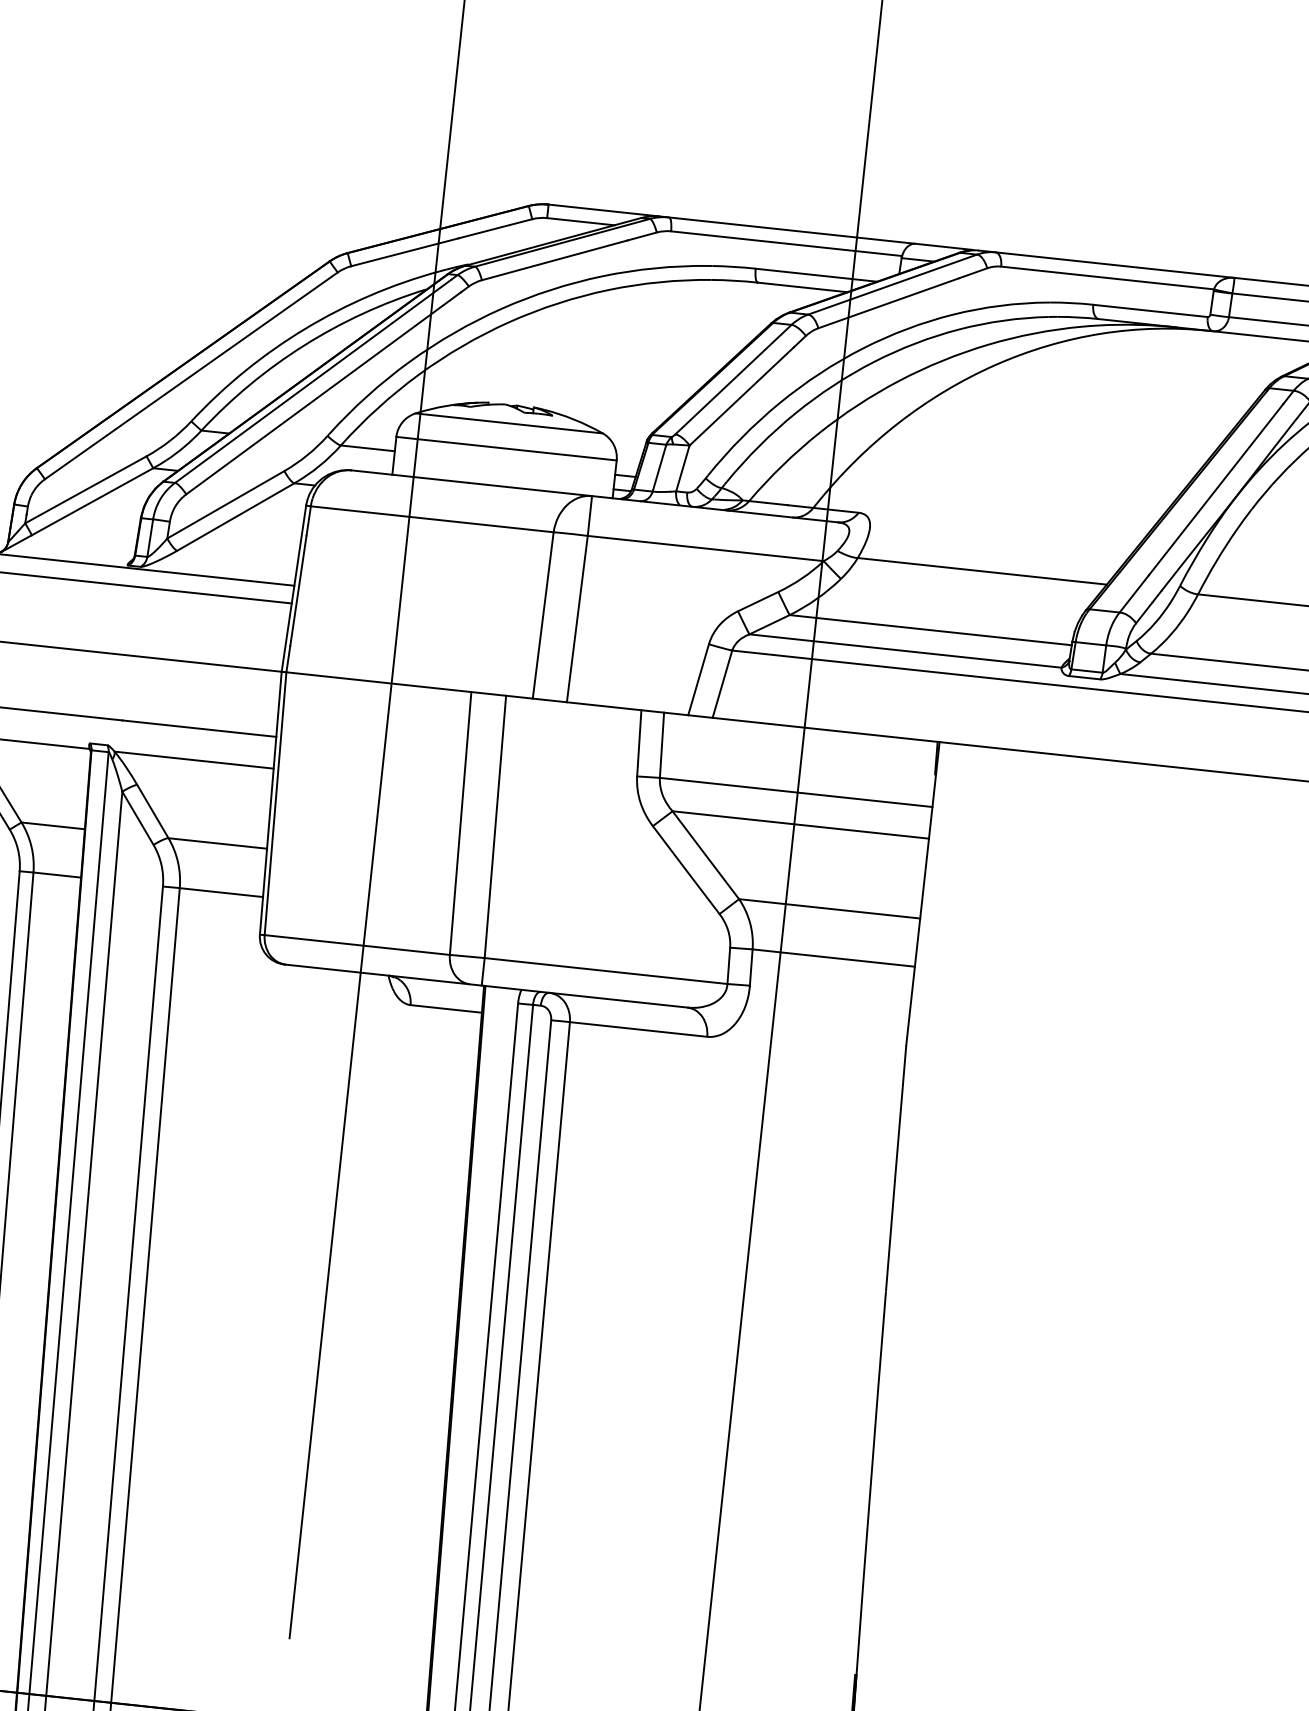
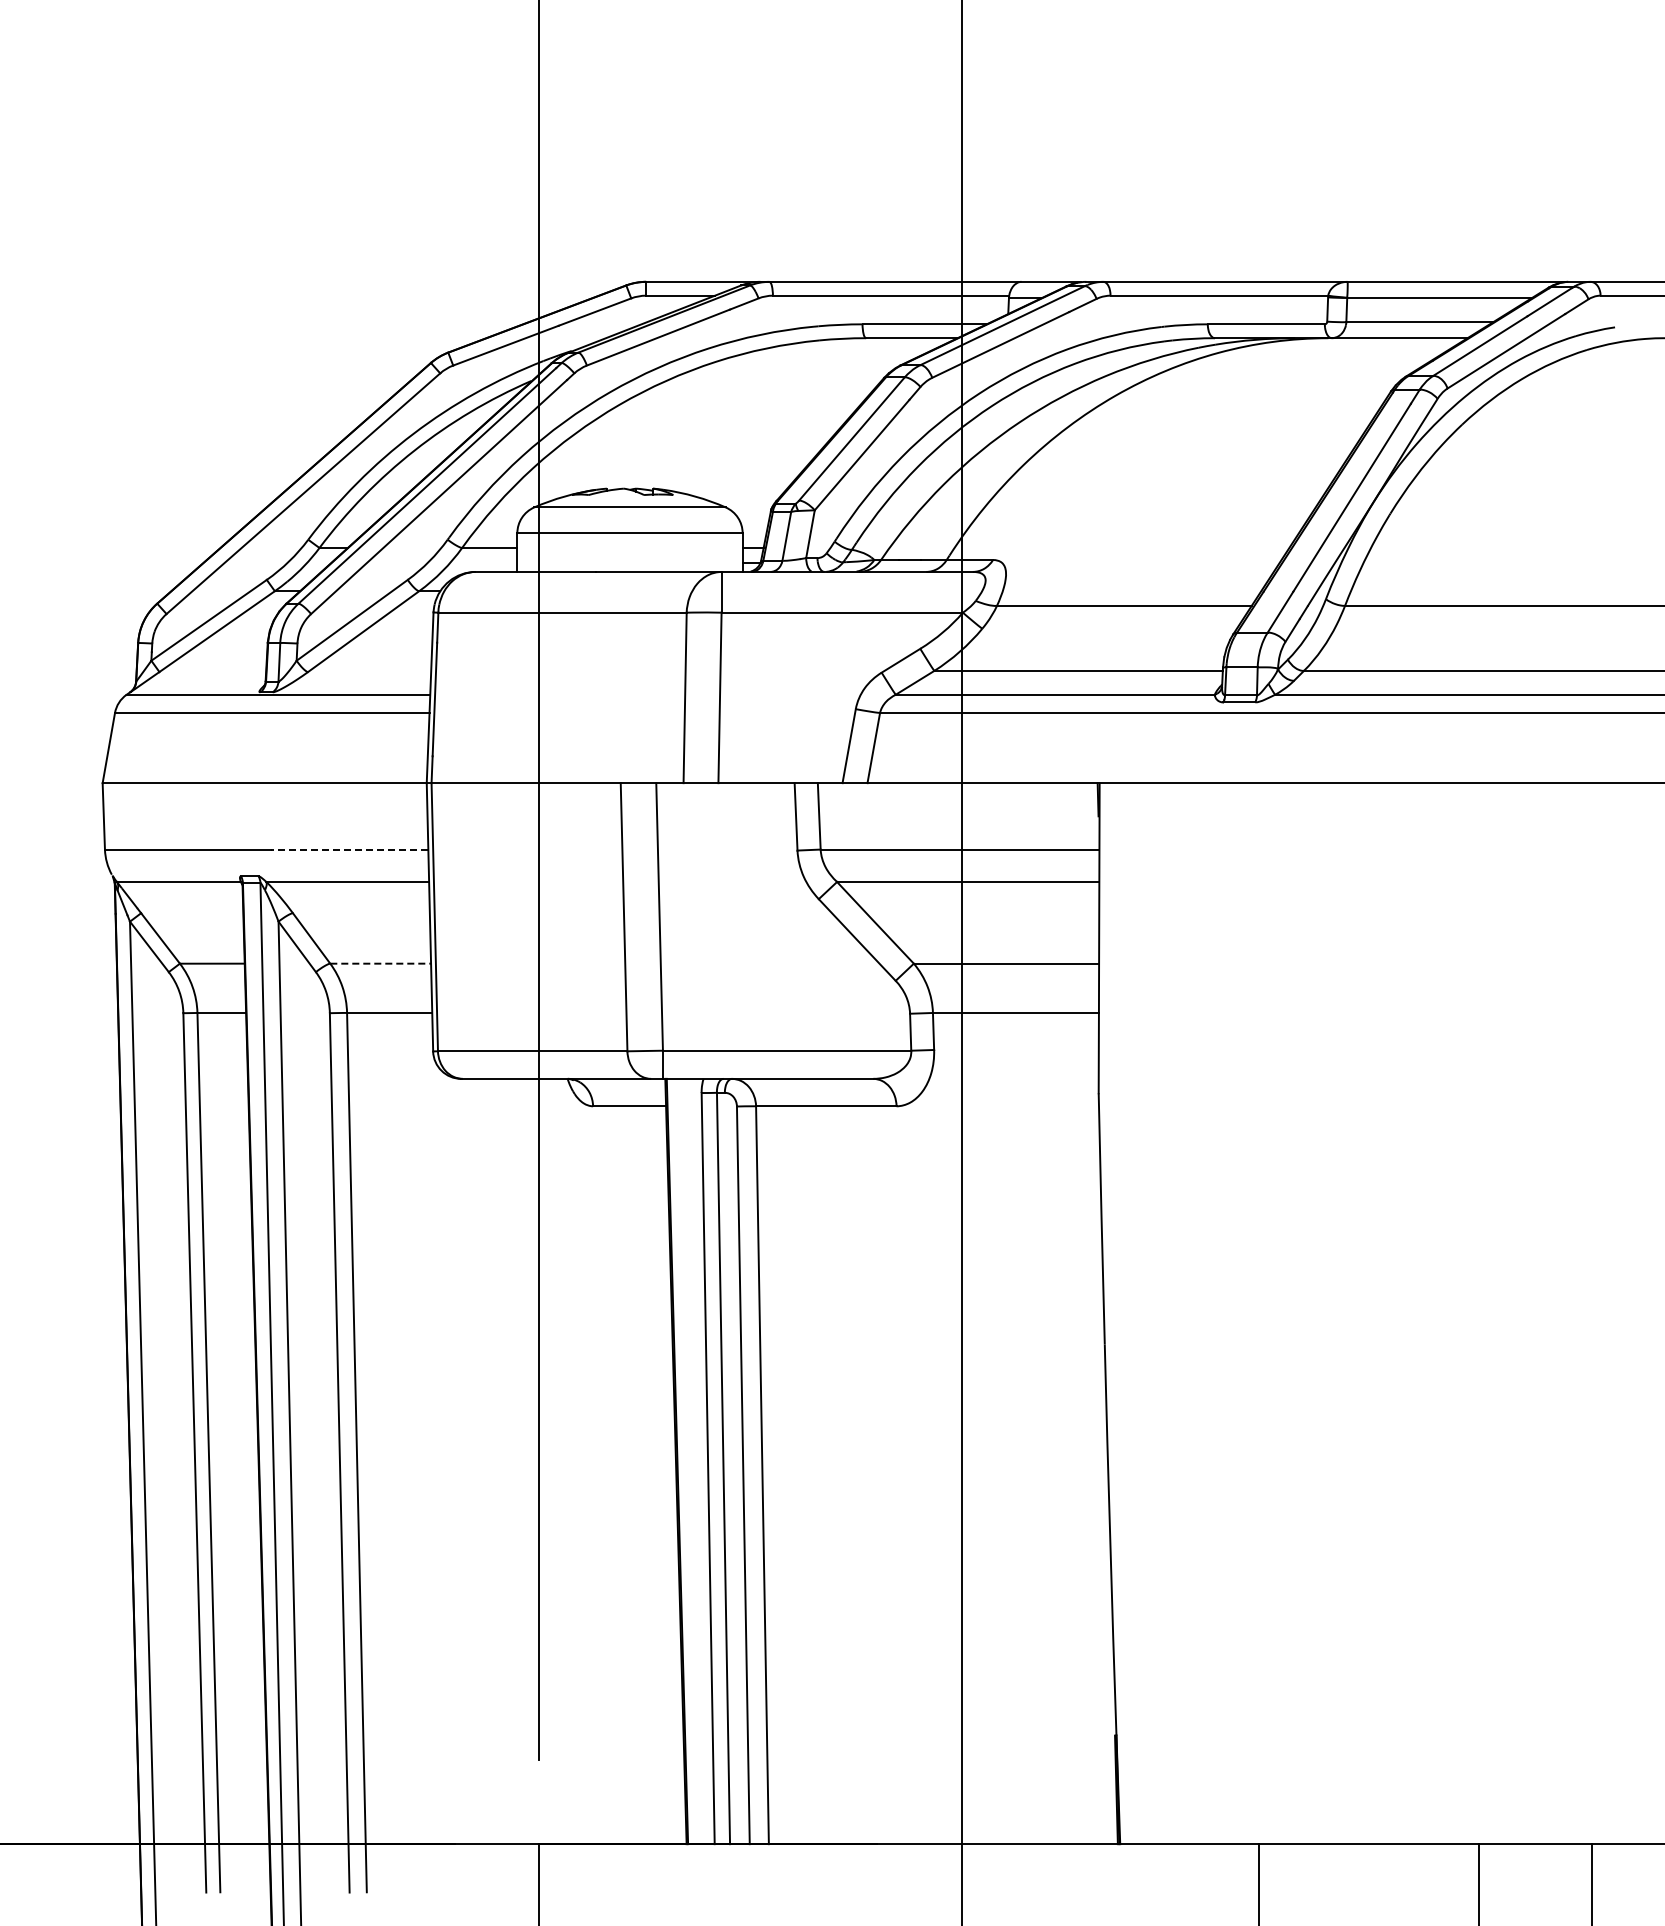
line: (199, 728) -> (349, 849), solid -> dashed
line: (218, 843) -> (381, 963), solid -> dashed

